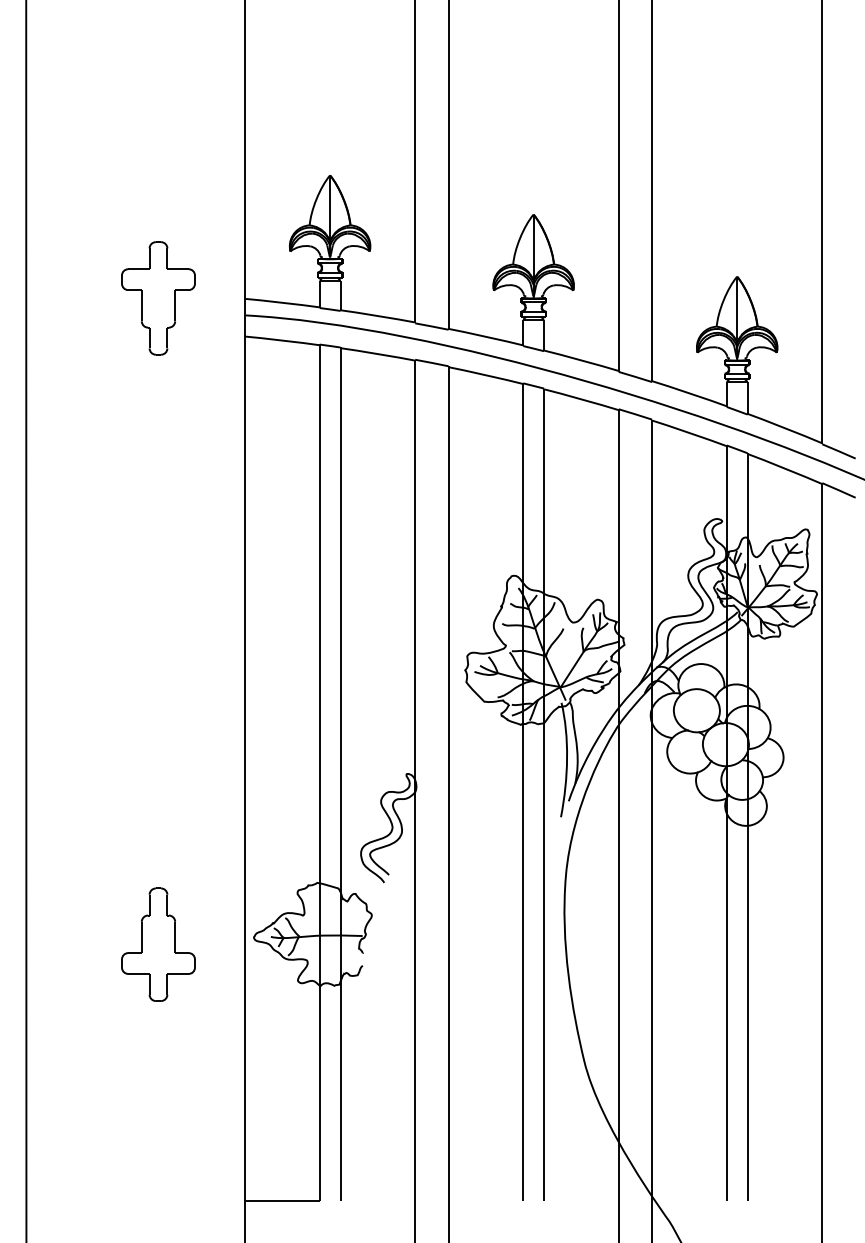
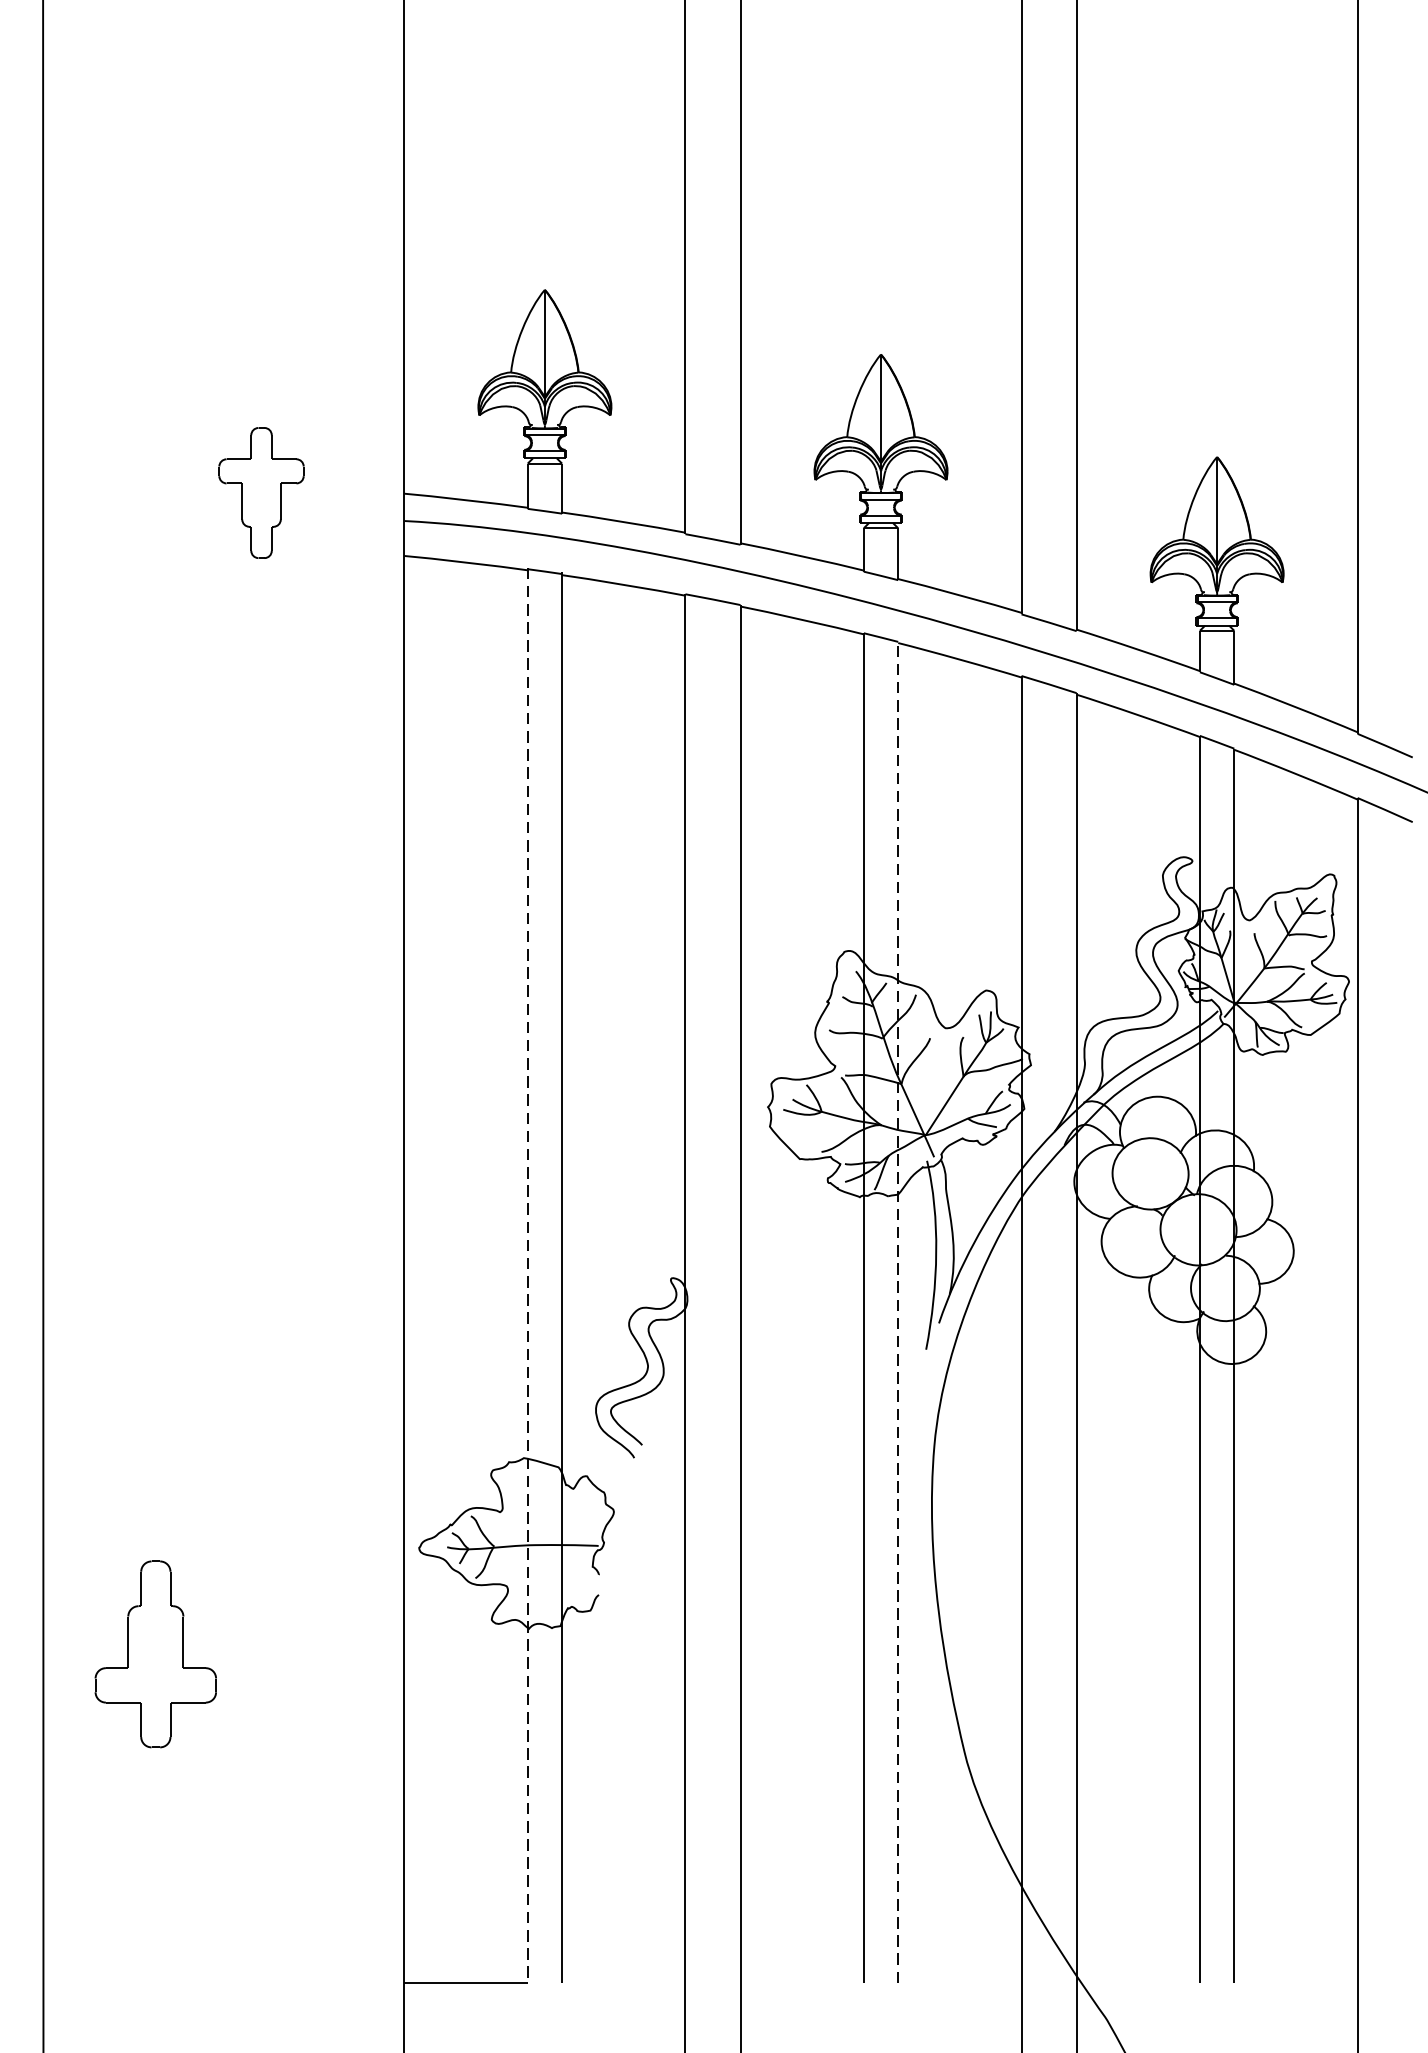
part: (158, 298) -> (261, 493), size x0.7
line: (319, 772) -> (527, 1275), solid -> dashed
line: (544, 794) -> (898, 1312), solid -> dashed
part: (158, 944) -> (155, 1653), moved

